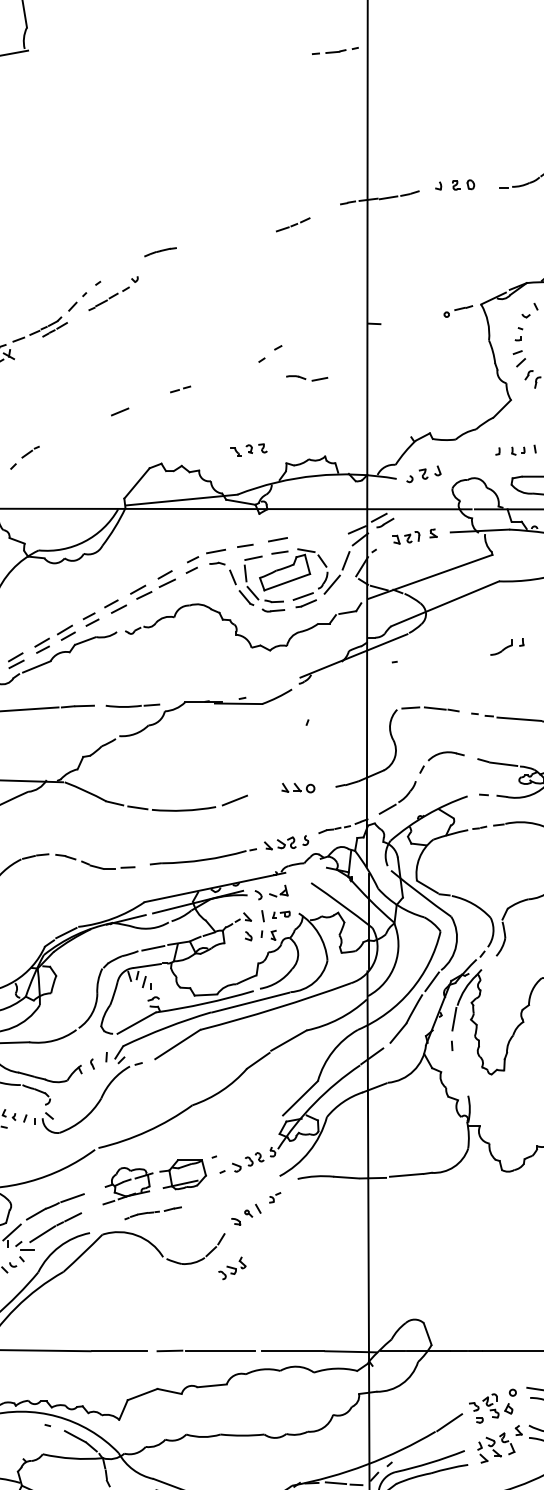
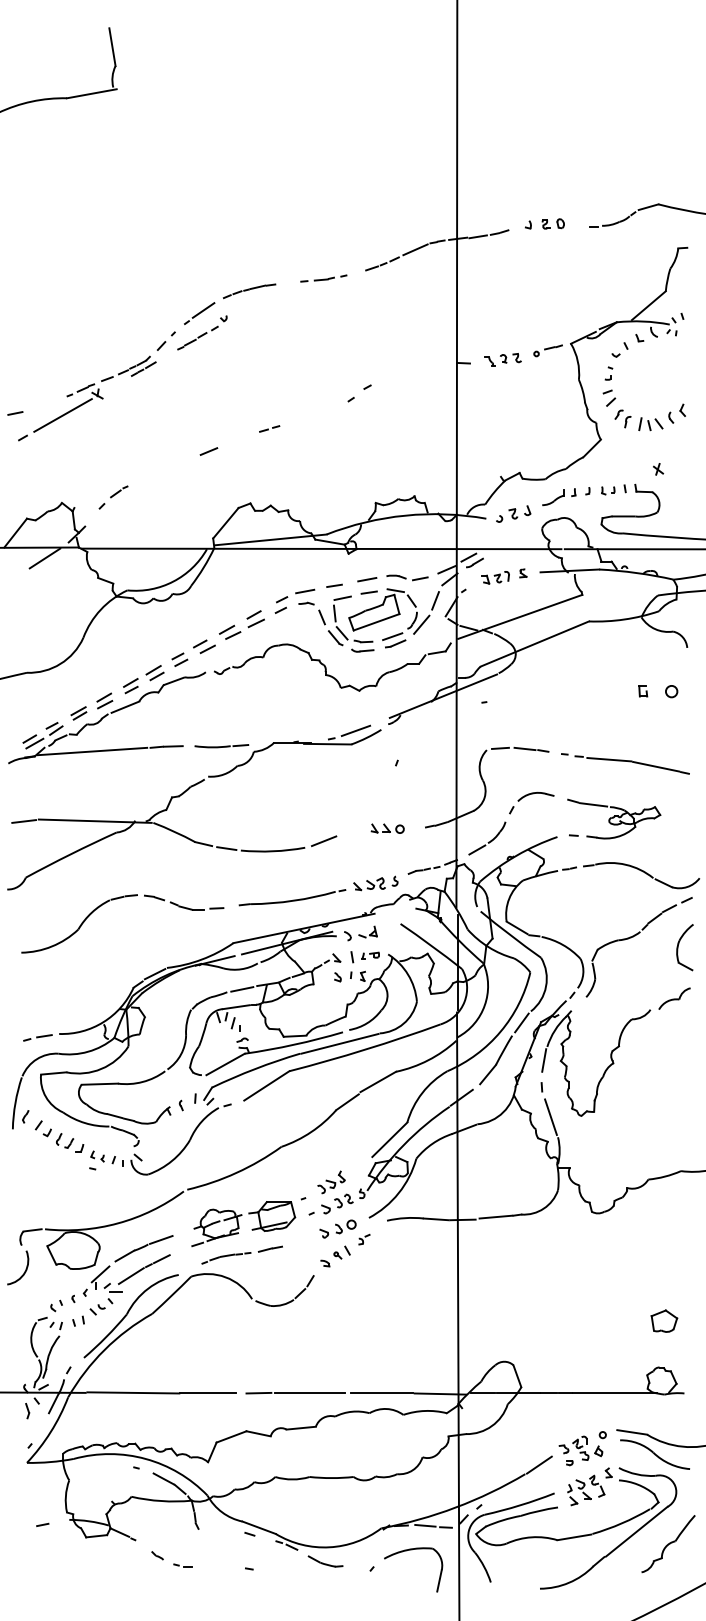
part: (335, 50) -> (323, 278), moved
line: (326, 210) -> (415, 249), added
part: (160, 252) -> (249, 291), size x1.67
line: (114, 271) -> (203, 310), added
part: (307, 378) -> (407, 577), moved
part: (248, 449) -> (502, 359), moved
part: (507, 647) -> (559, 497), moved
line: (266, 690) -> (355, 730), added
line: (460, 1075) -> (550, 1116), added
part: (248, 1186) -> (337, 1228), added
part: (152, 1212) -> (241, 1254), size x1.43
part: (232, 1268) -> (331, 1182), moved

